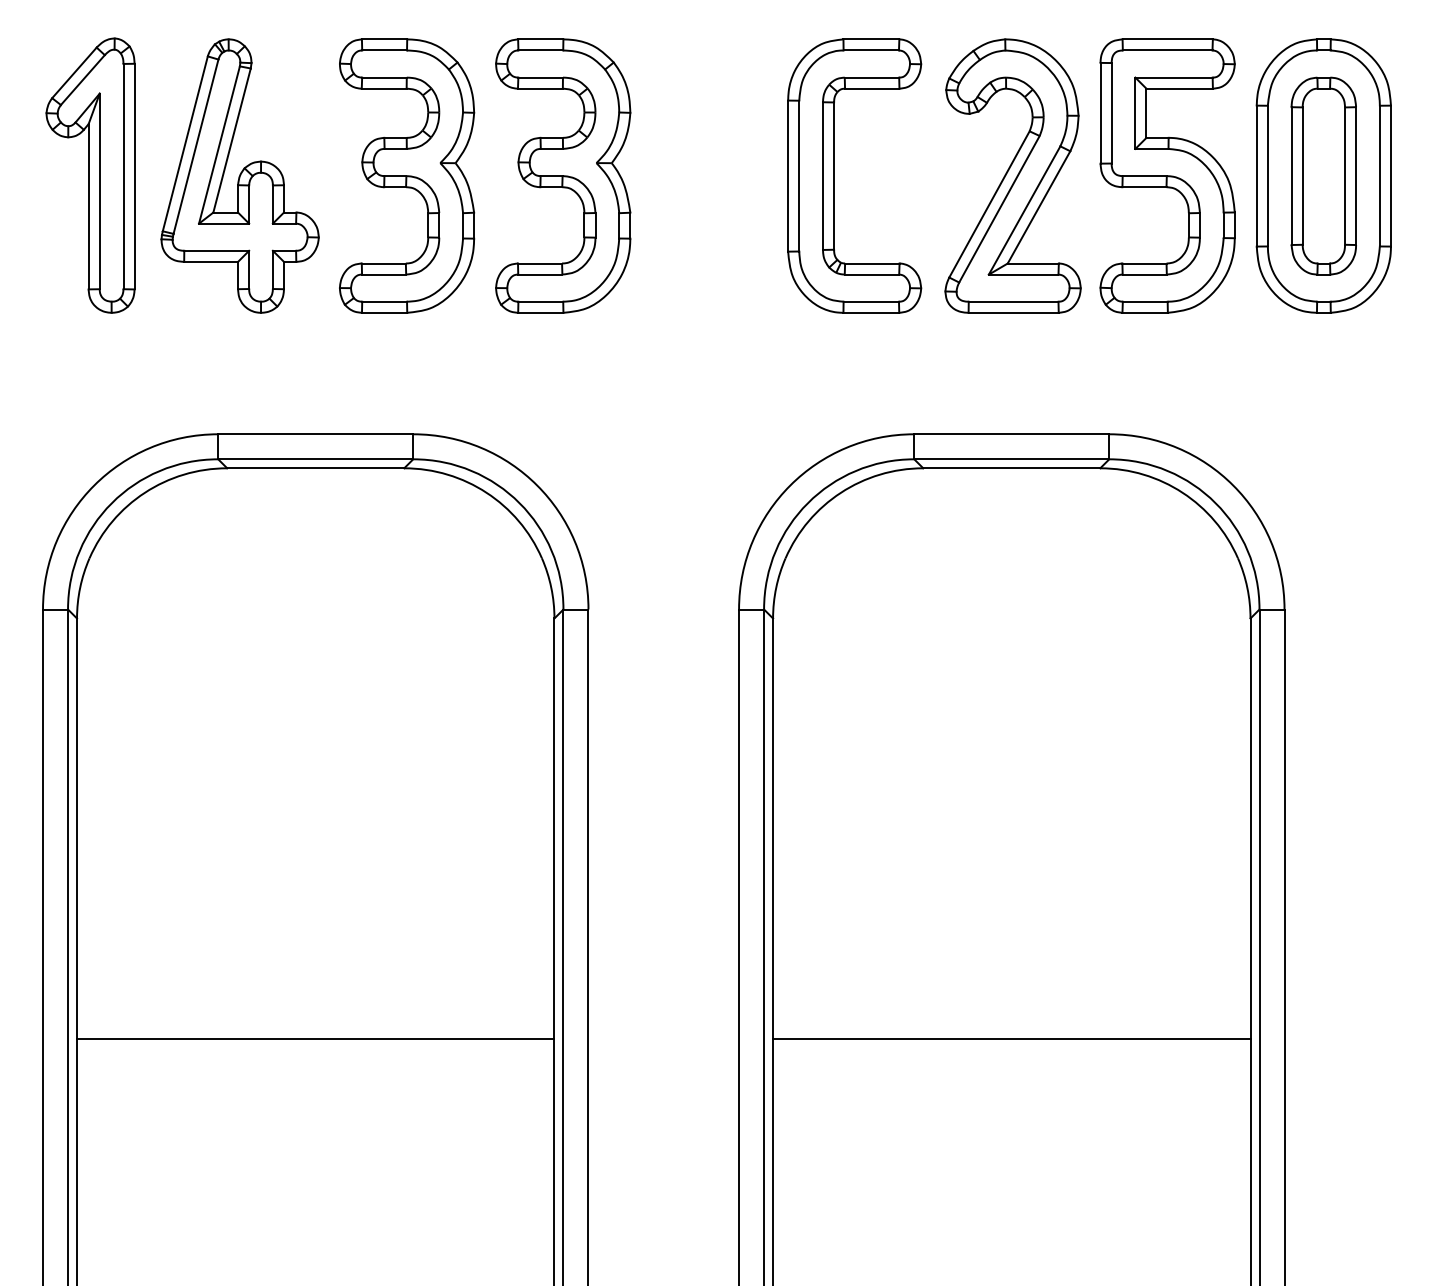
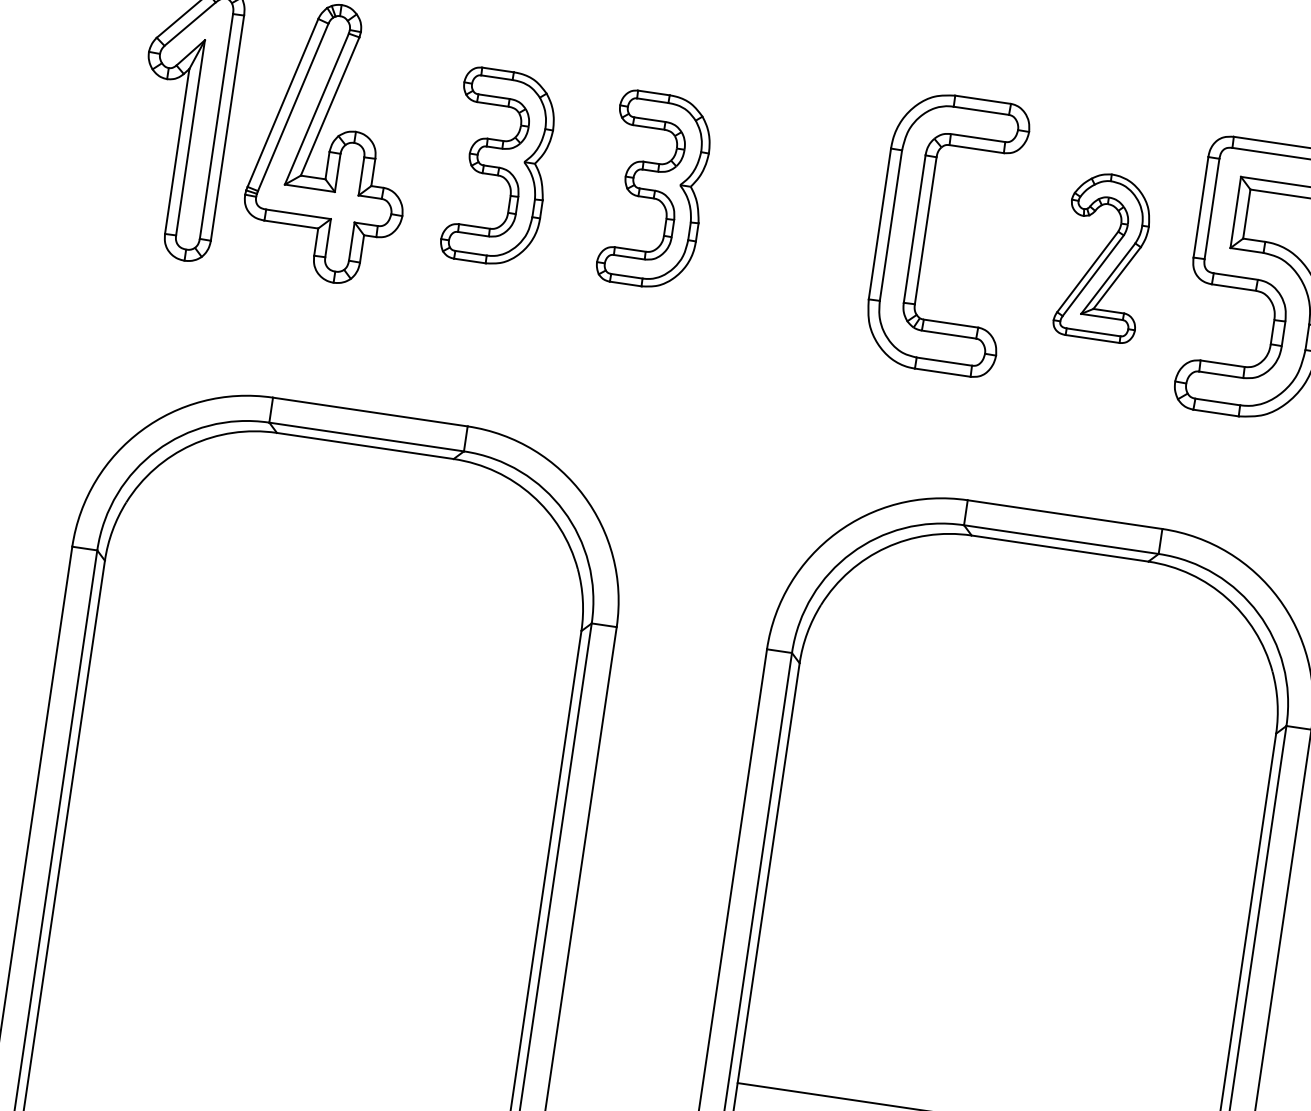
part: (407, 175) -> (500, 167), size x0.7
part: (563, 175) -> (655, 190), size x0.7
part: (1012, 175) -> (1103, 256), size x0.6
line: (315, 1039) -> (280, 1016), removed

